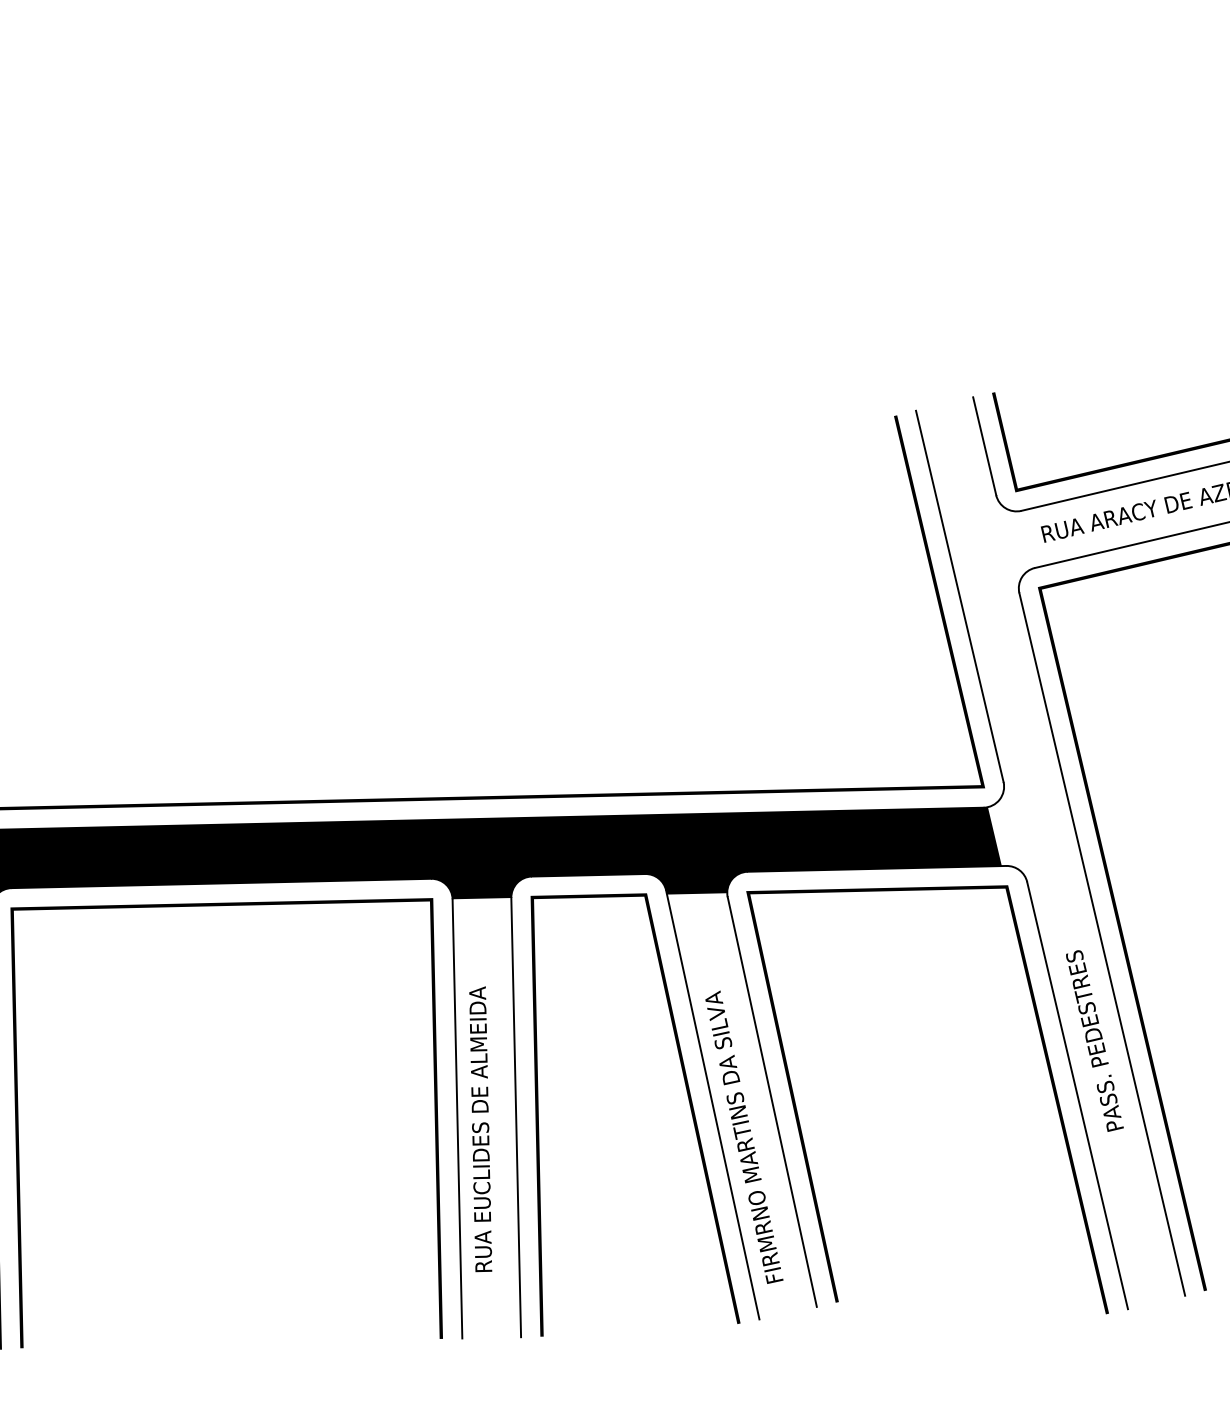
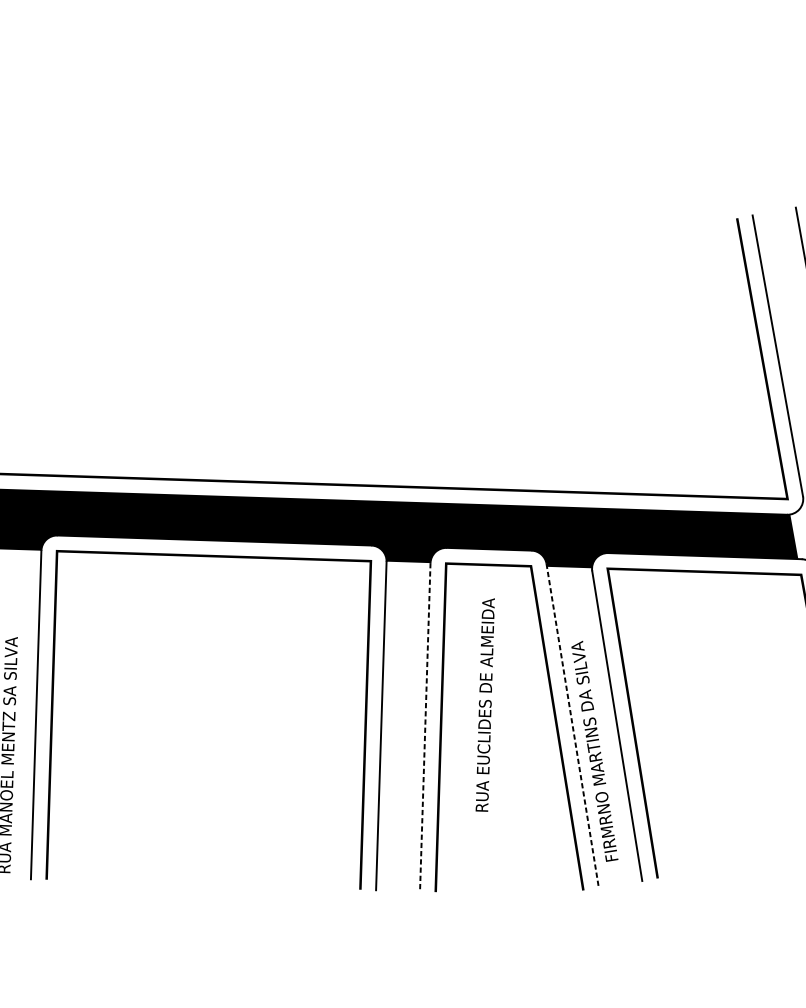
line: (712, 1105) -> (572, 726), solid -> dashed
line: (516, 1117) -> (425, 727), solid -> dashed
text: (480, 1129) -> (485, 705), moved

